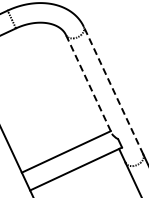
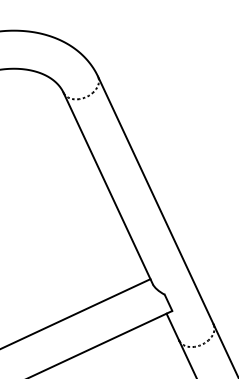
line: (89, 84) -> (109, 188), dashed -> solid
line: (113, 90) -> (155, 200), dashed -> solid

